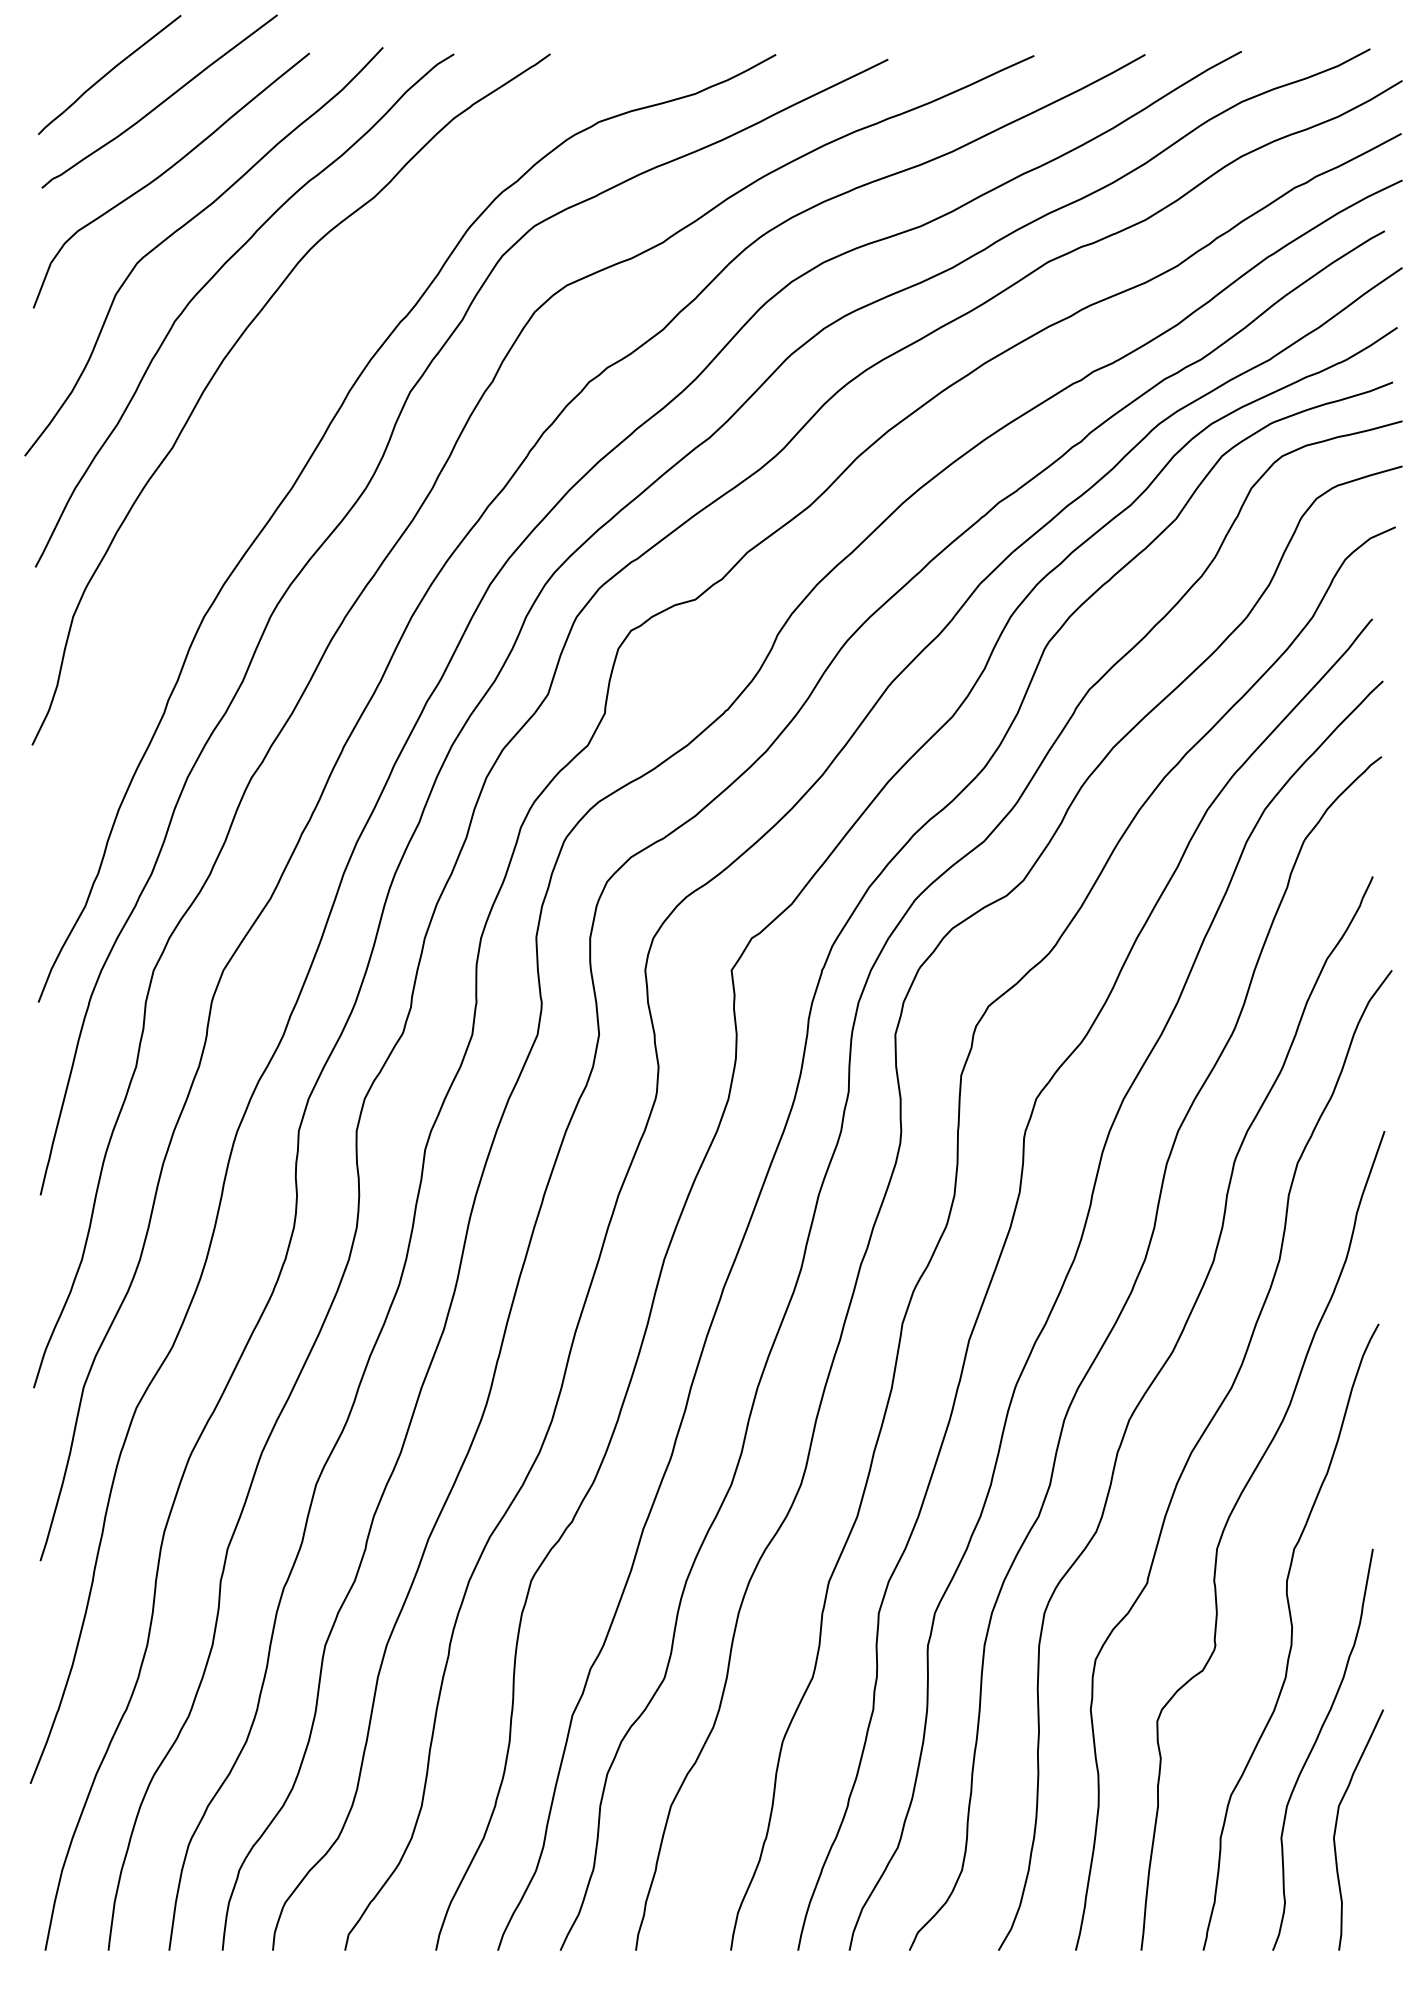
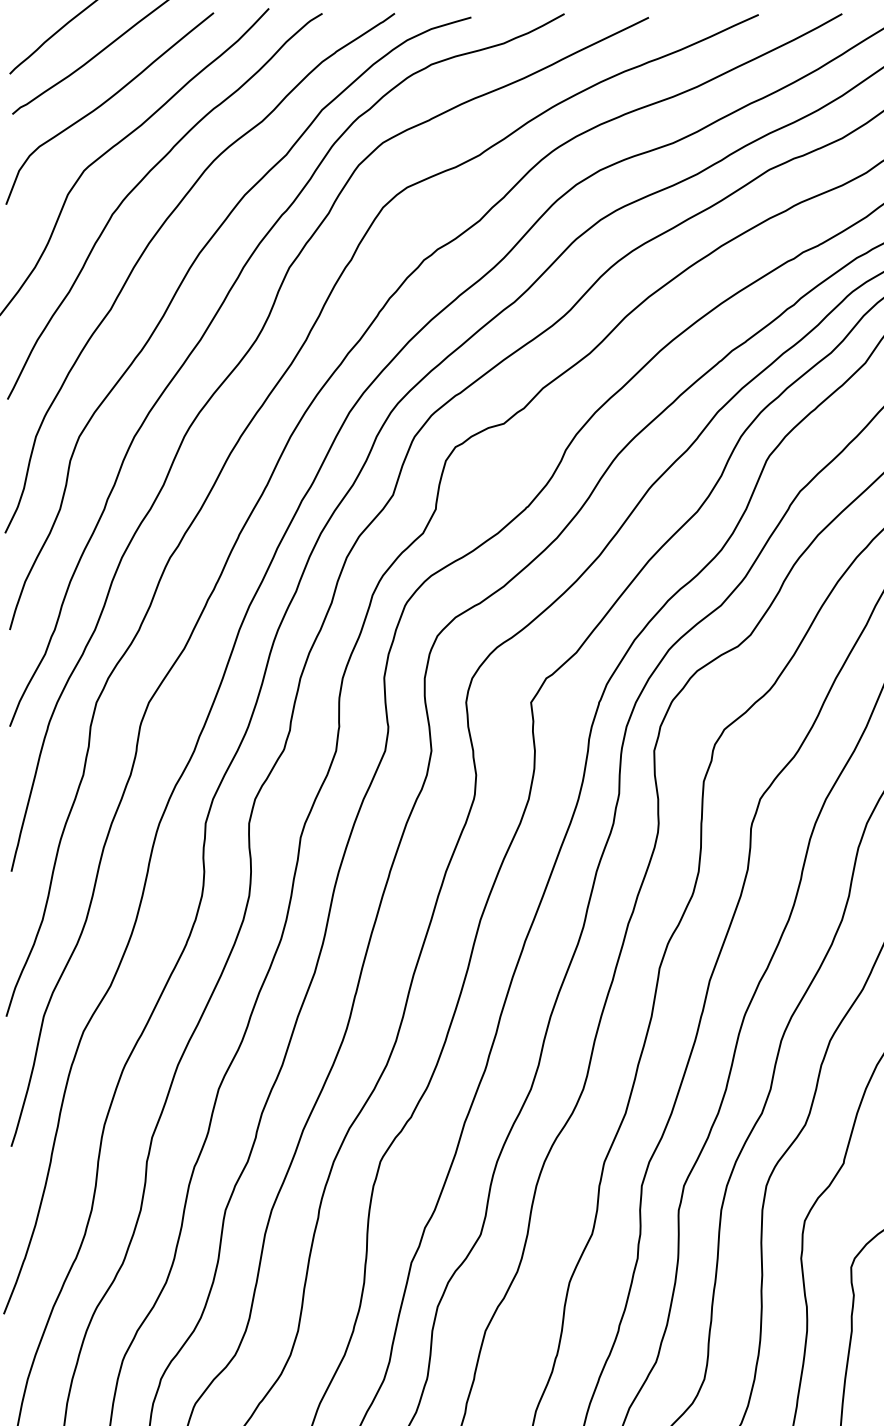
curve: (263, 420) -> (179, 289), added

